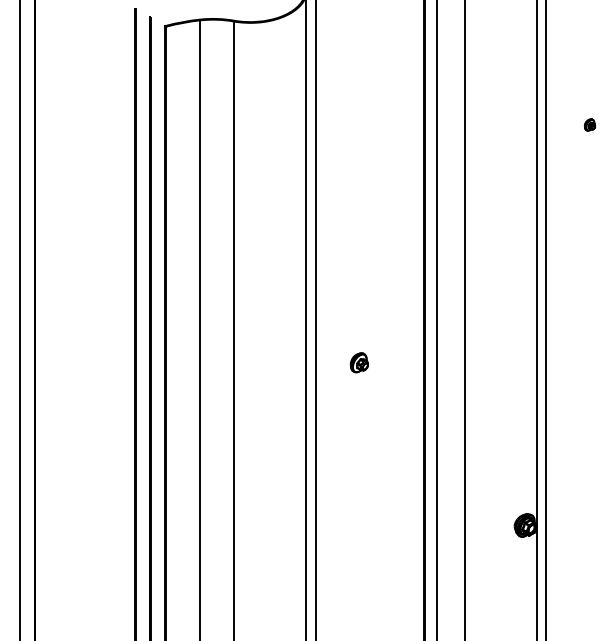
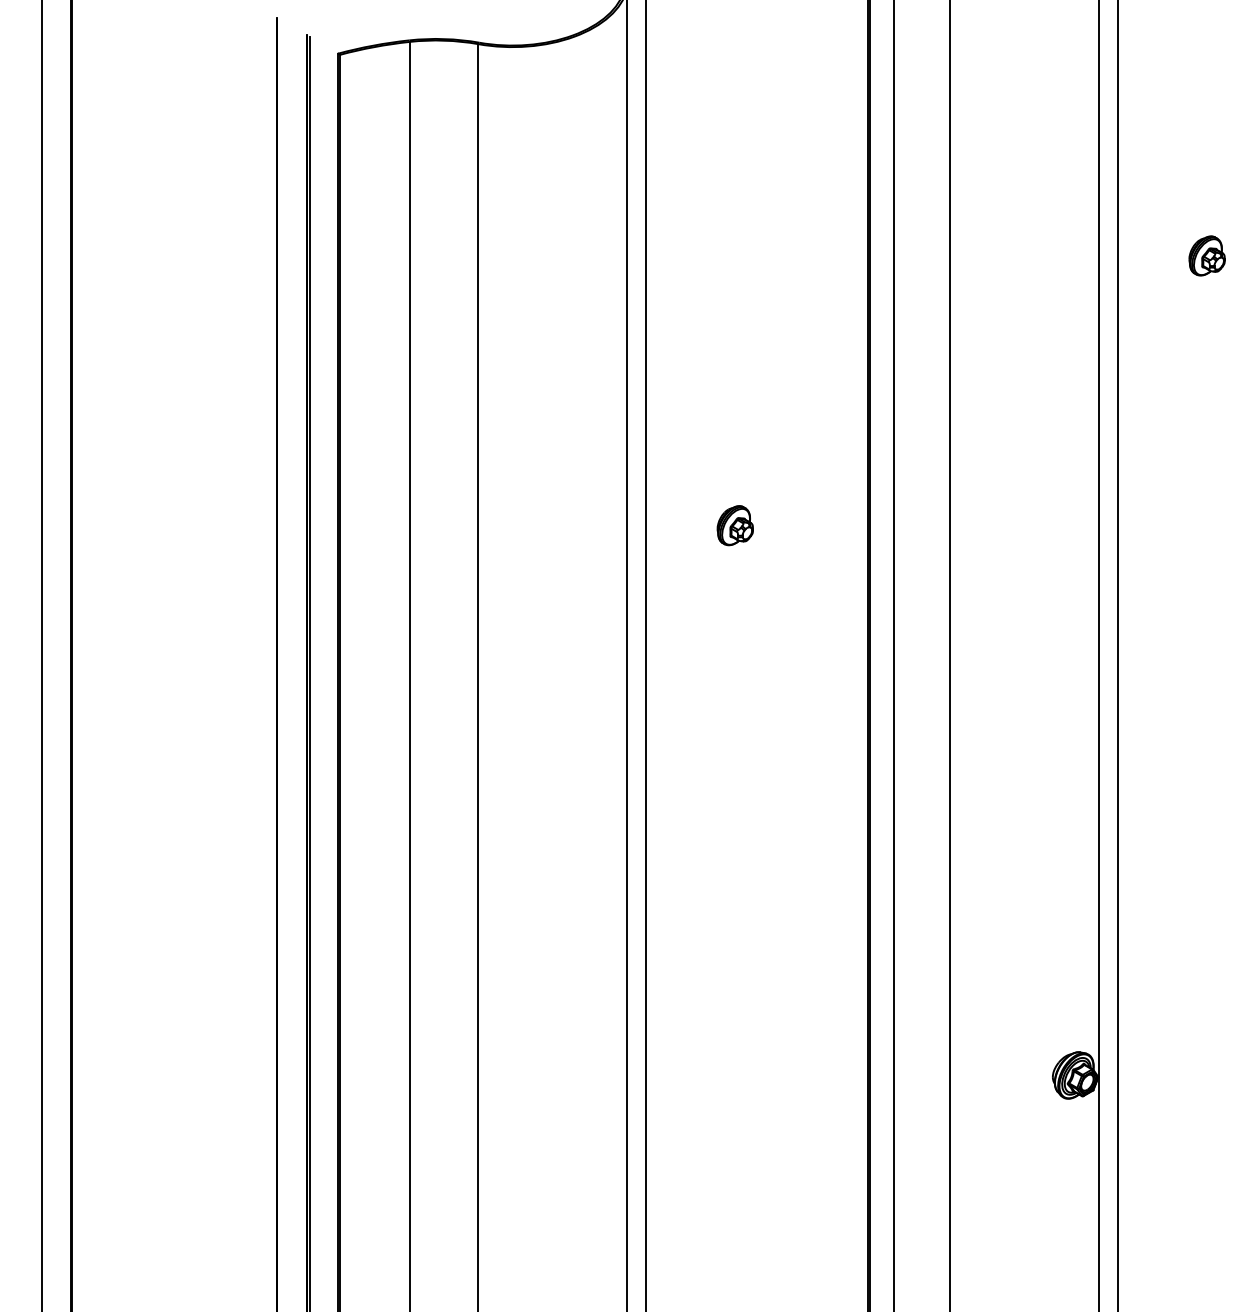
part: (589, 124) -> (1206, 254), size x1.67
part: (358, 362) -> (733, 525), moved

